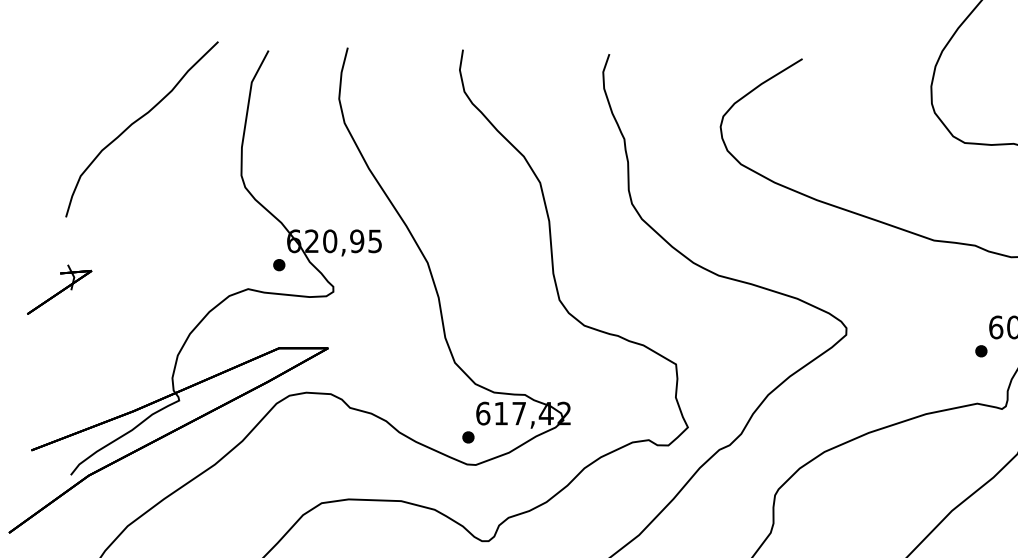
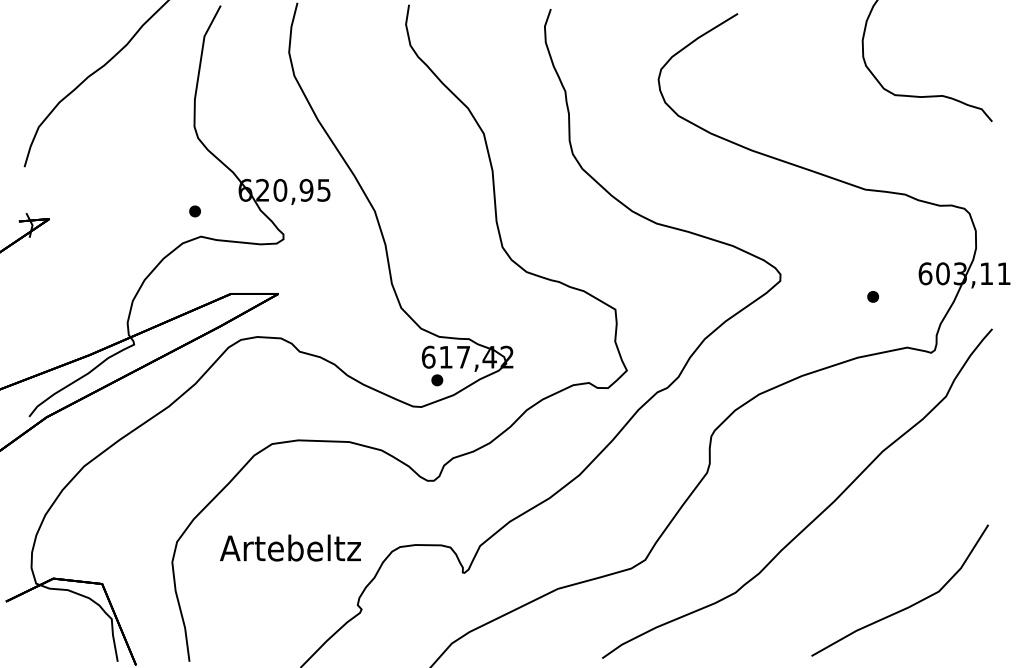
part: (278, 265) -> (194, 211), moved
part: (980, 350) -> (872, 296), moved
part: (468, 437) -> (437, 380), moved

